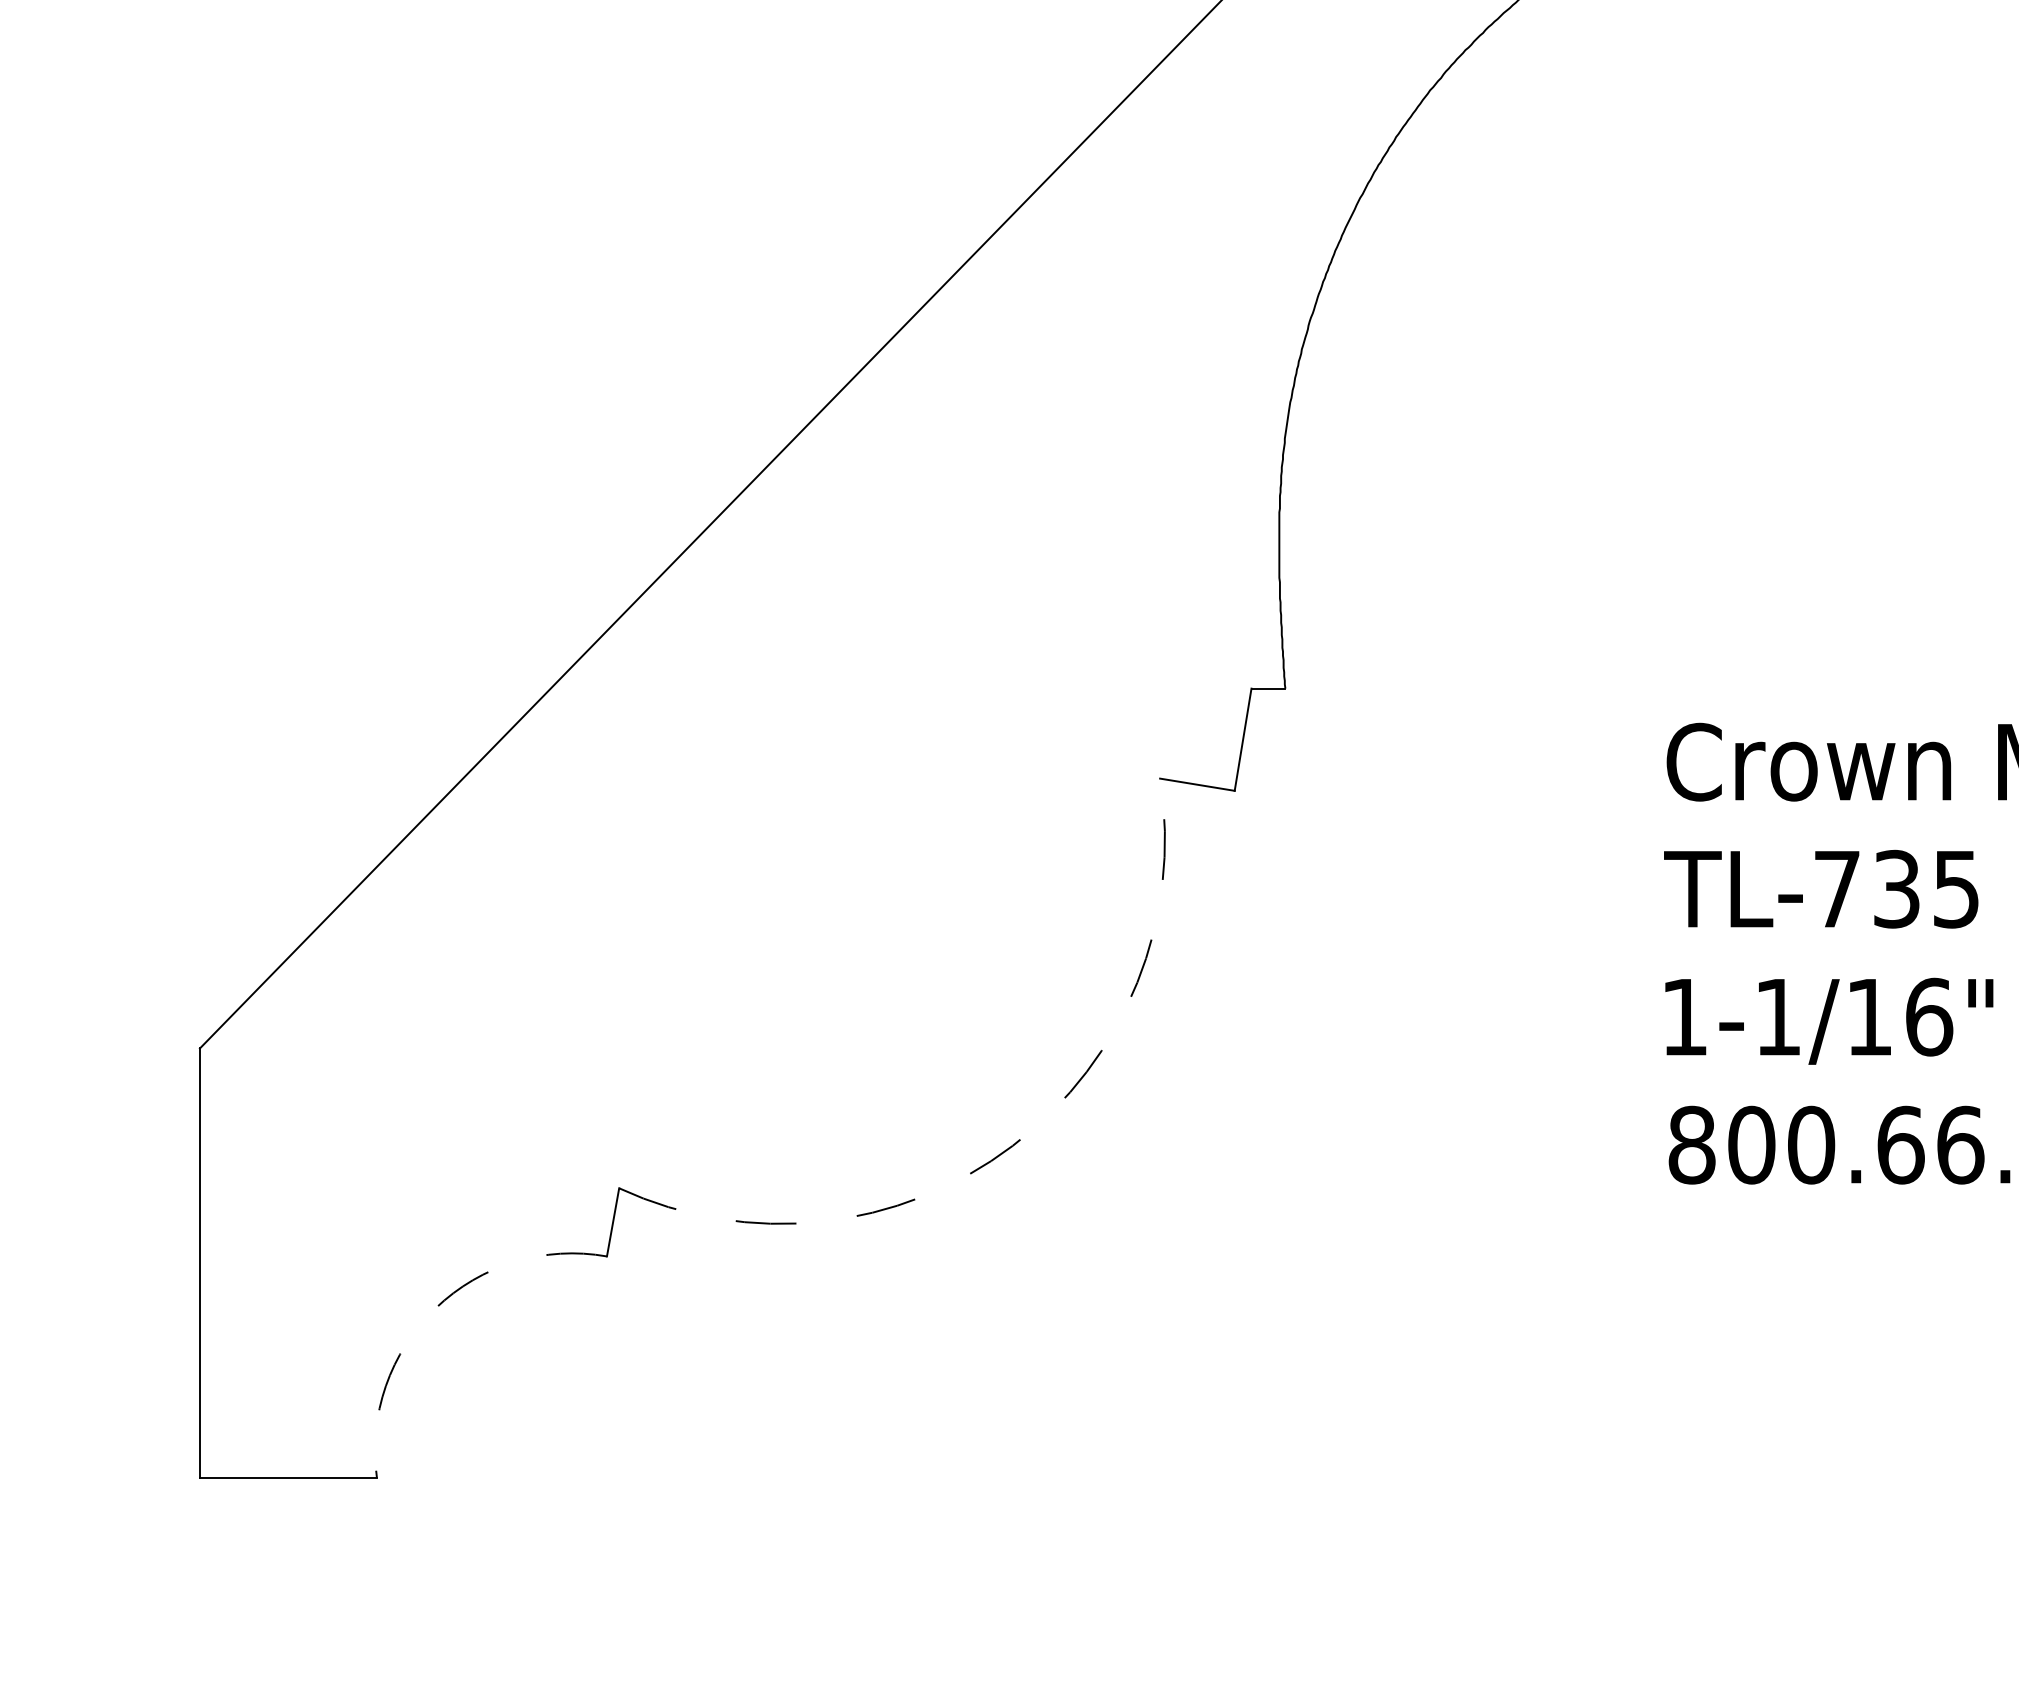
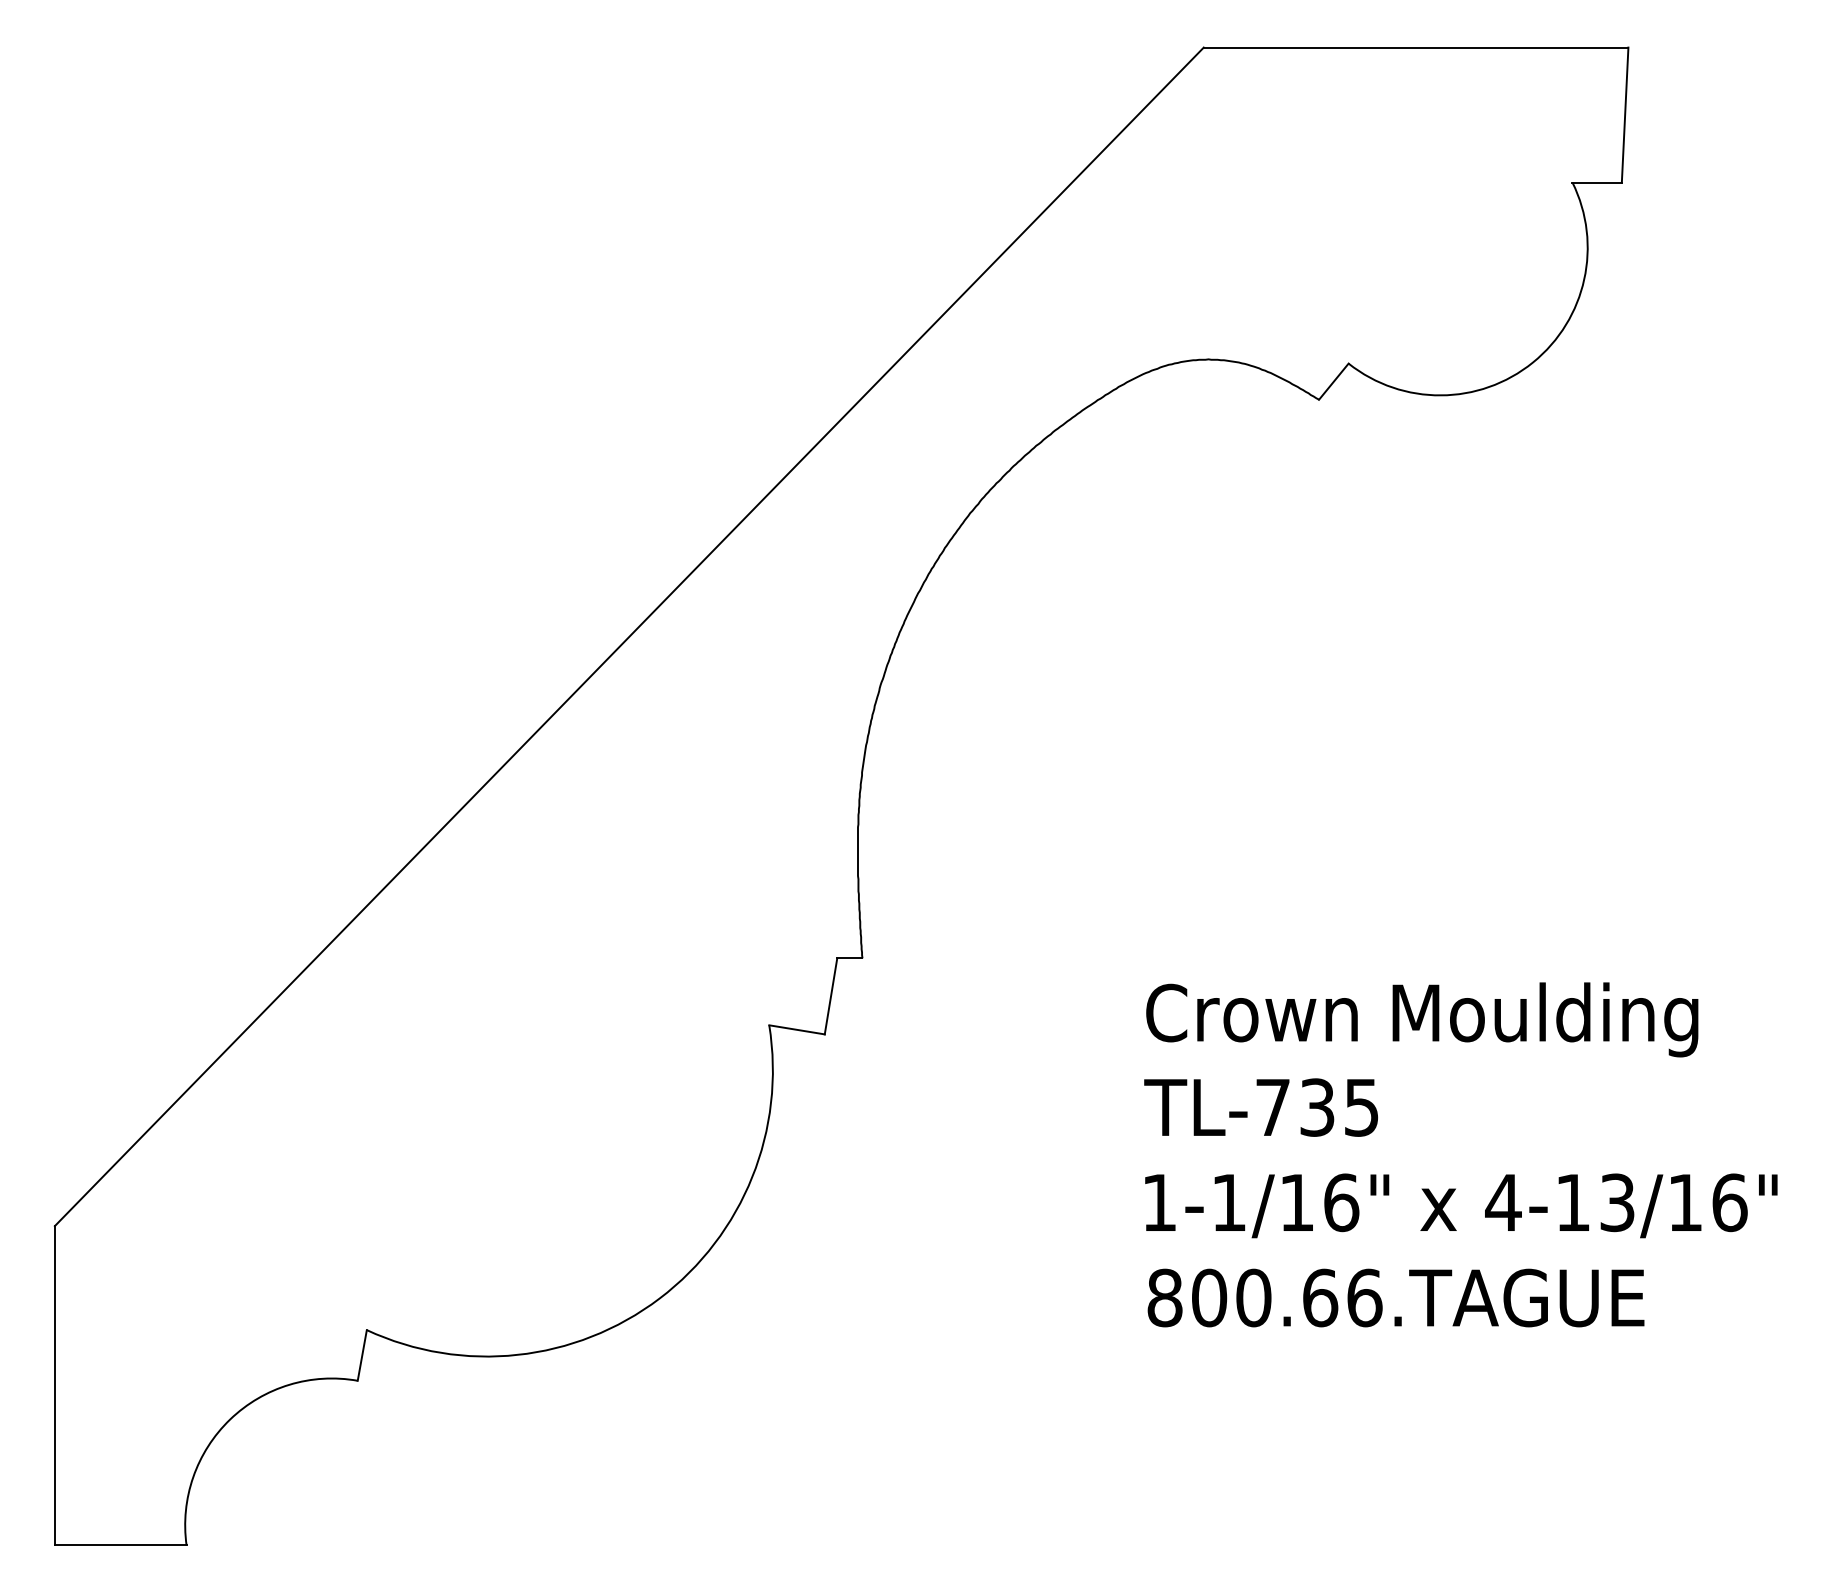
arc: (1012, 1145) -> (659, 1298), dashed -> solid
arc: (435, 1308) -> (230, 1419), dashed -> solid

